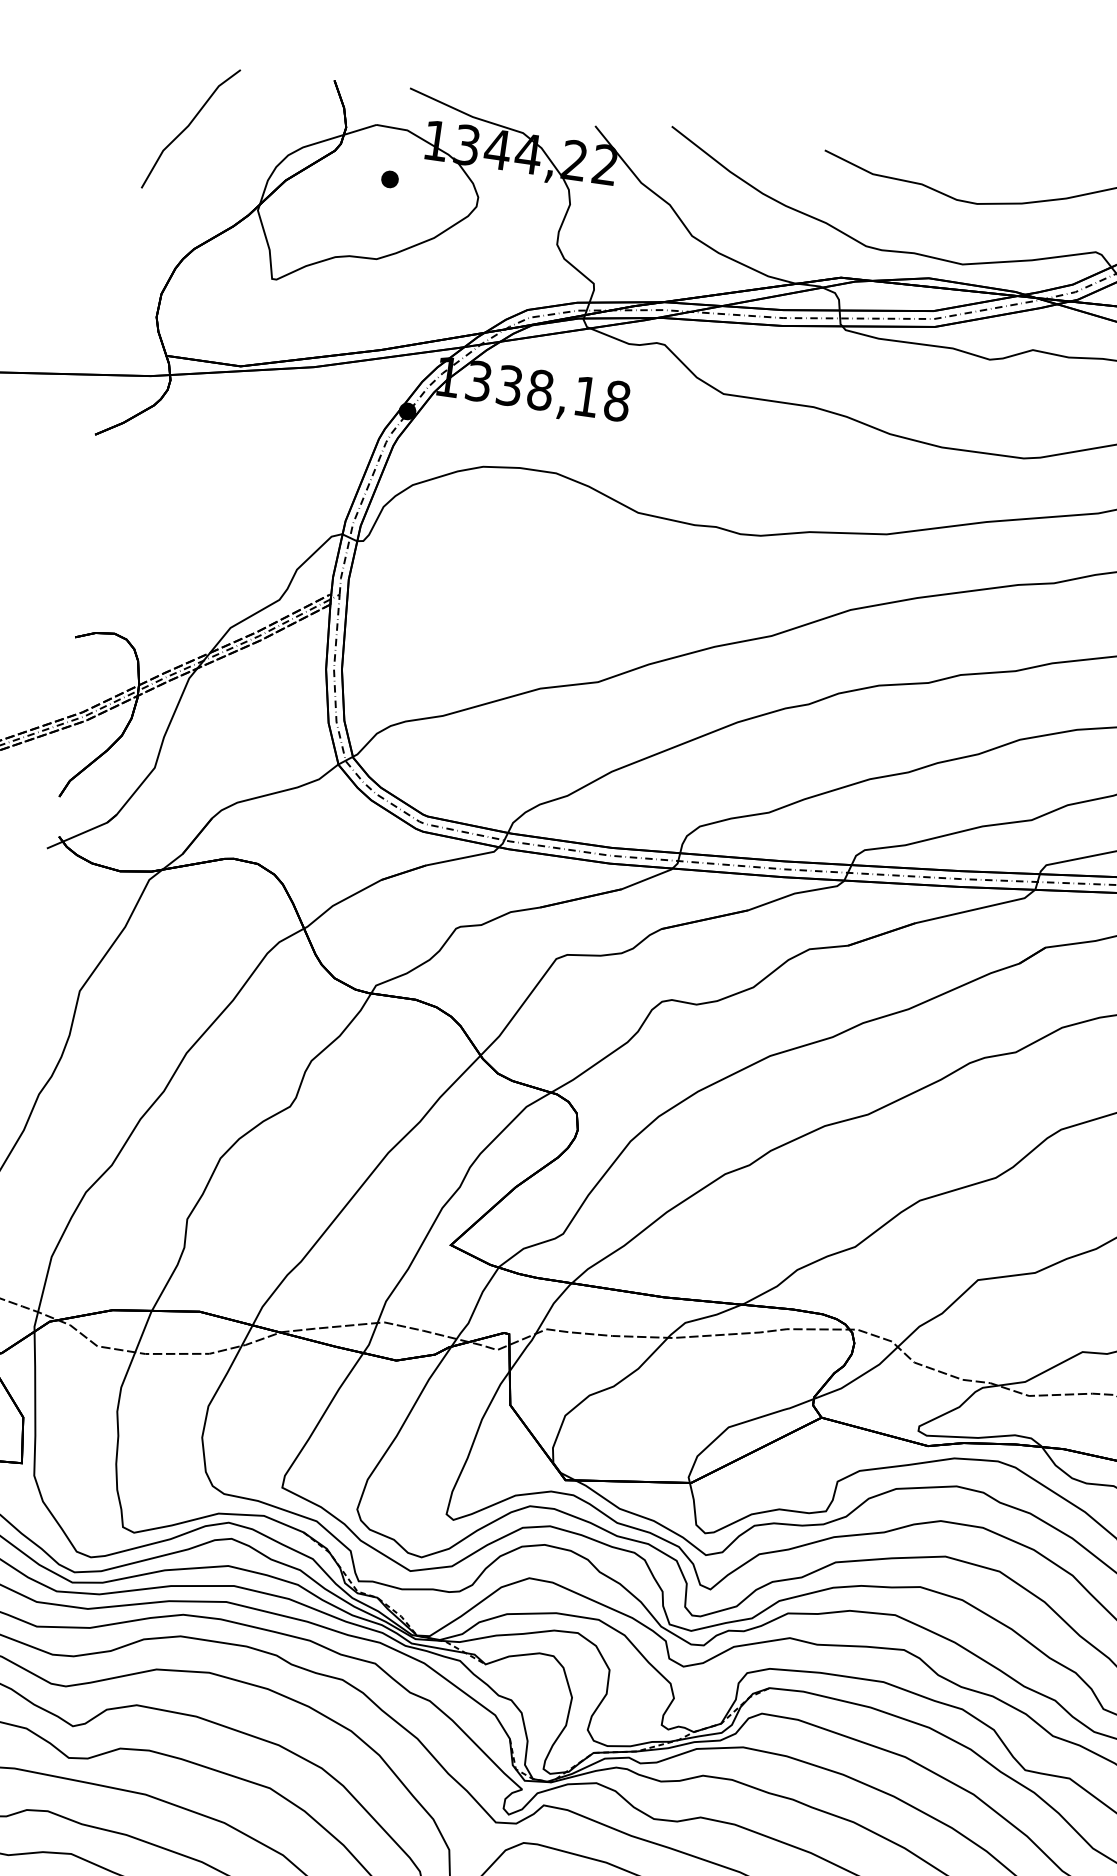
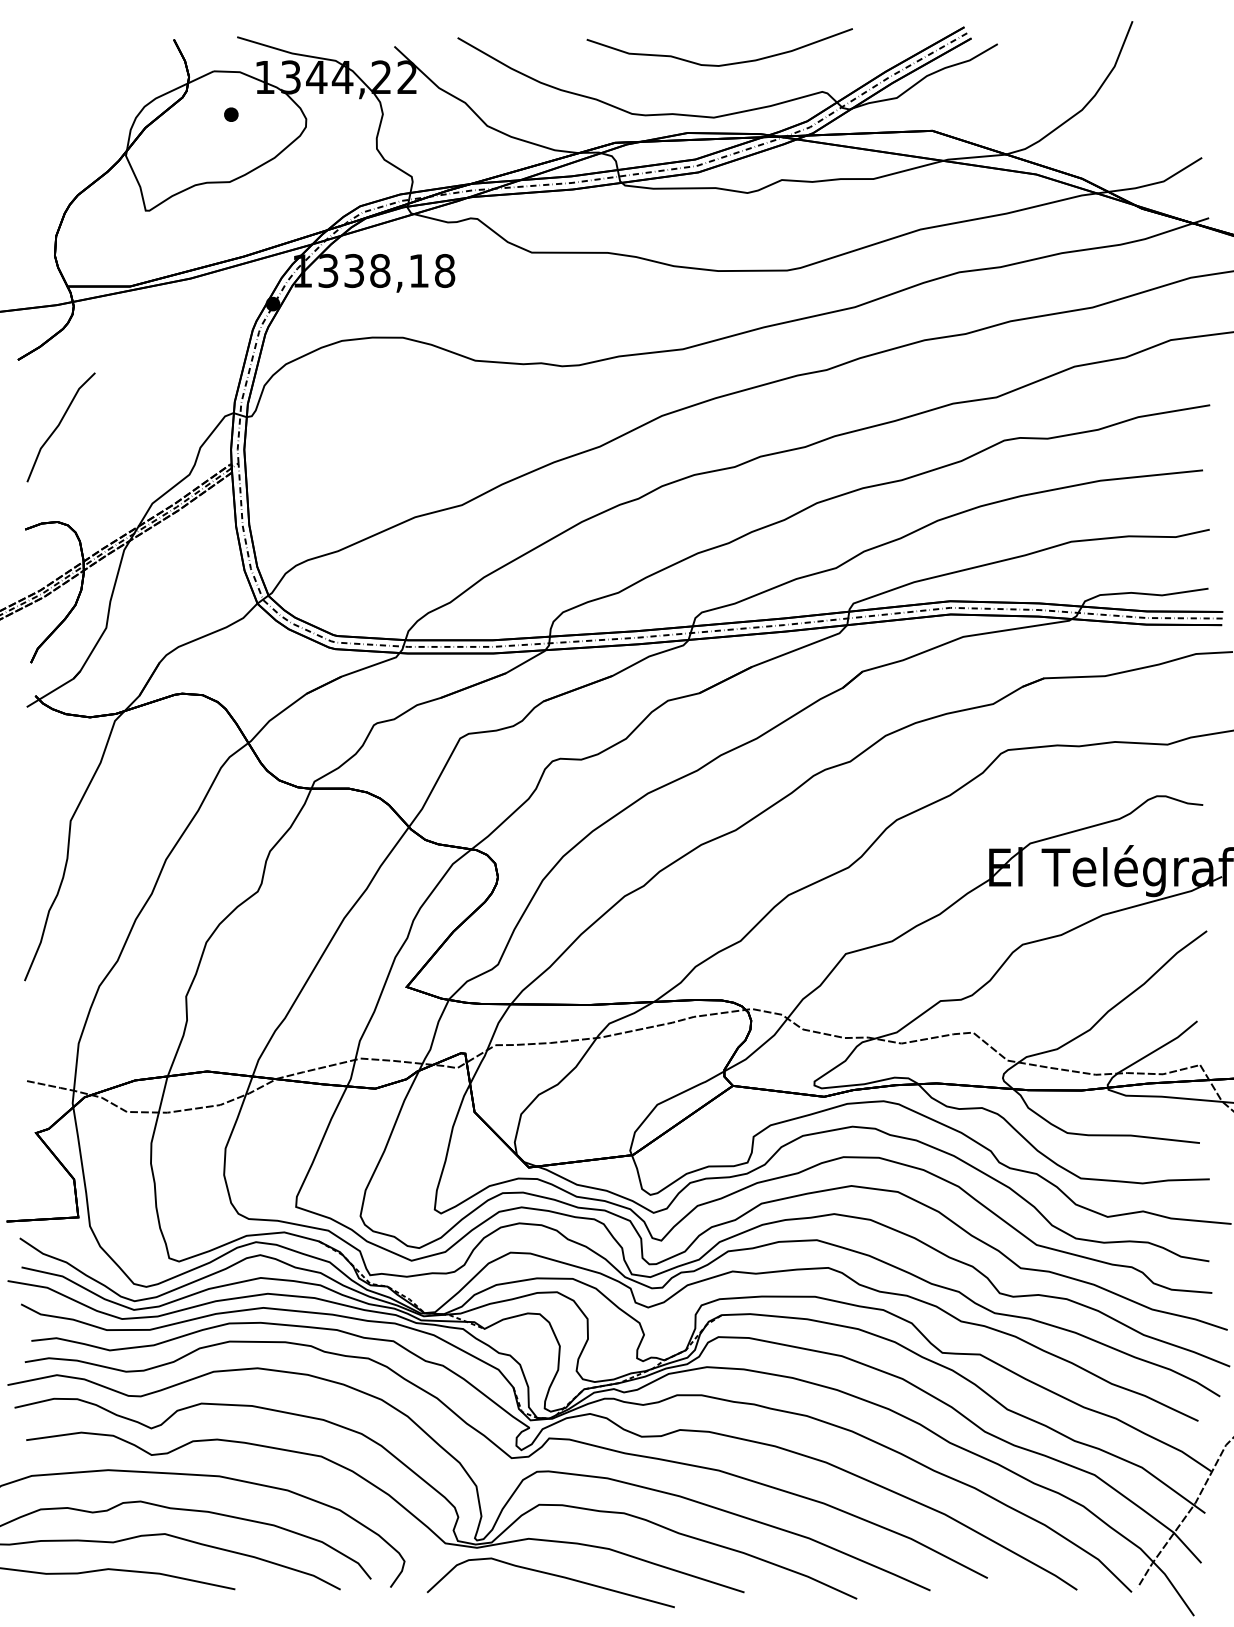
line: (187, 128) -> (58, 427), moved

